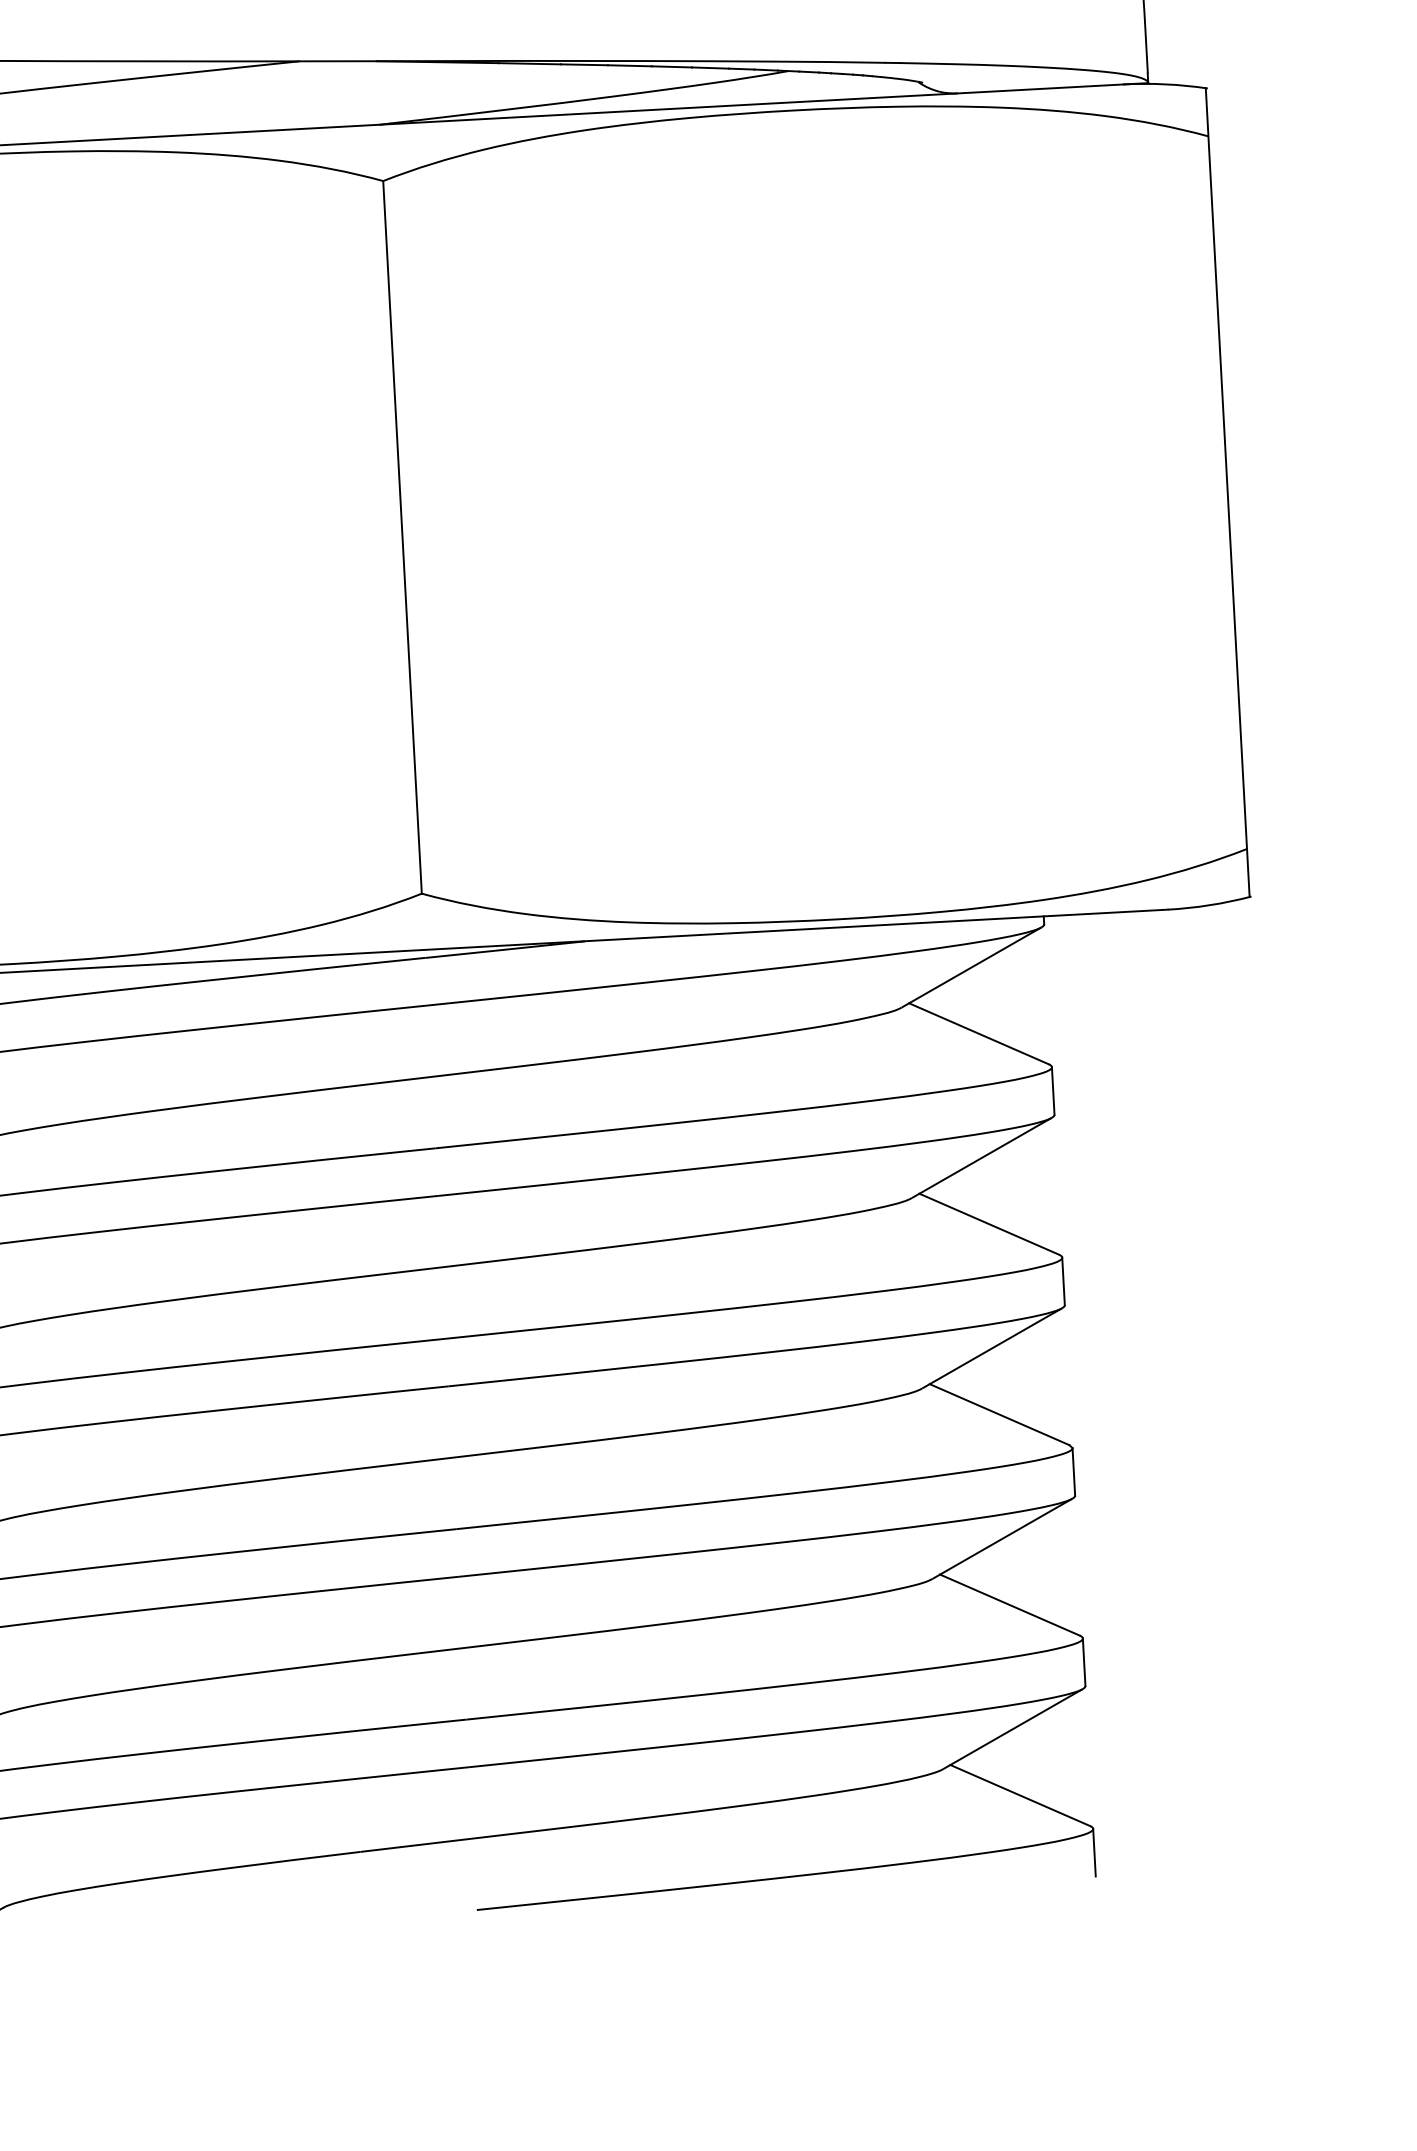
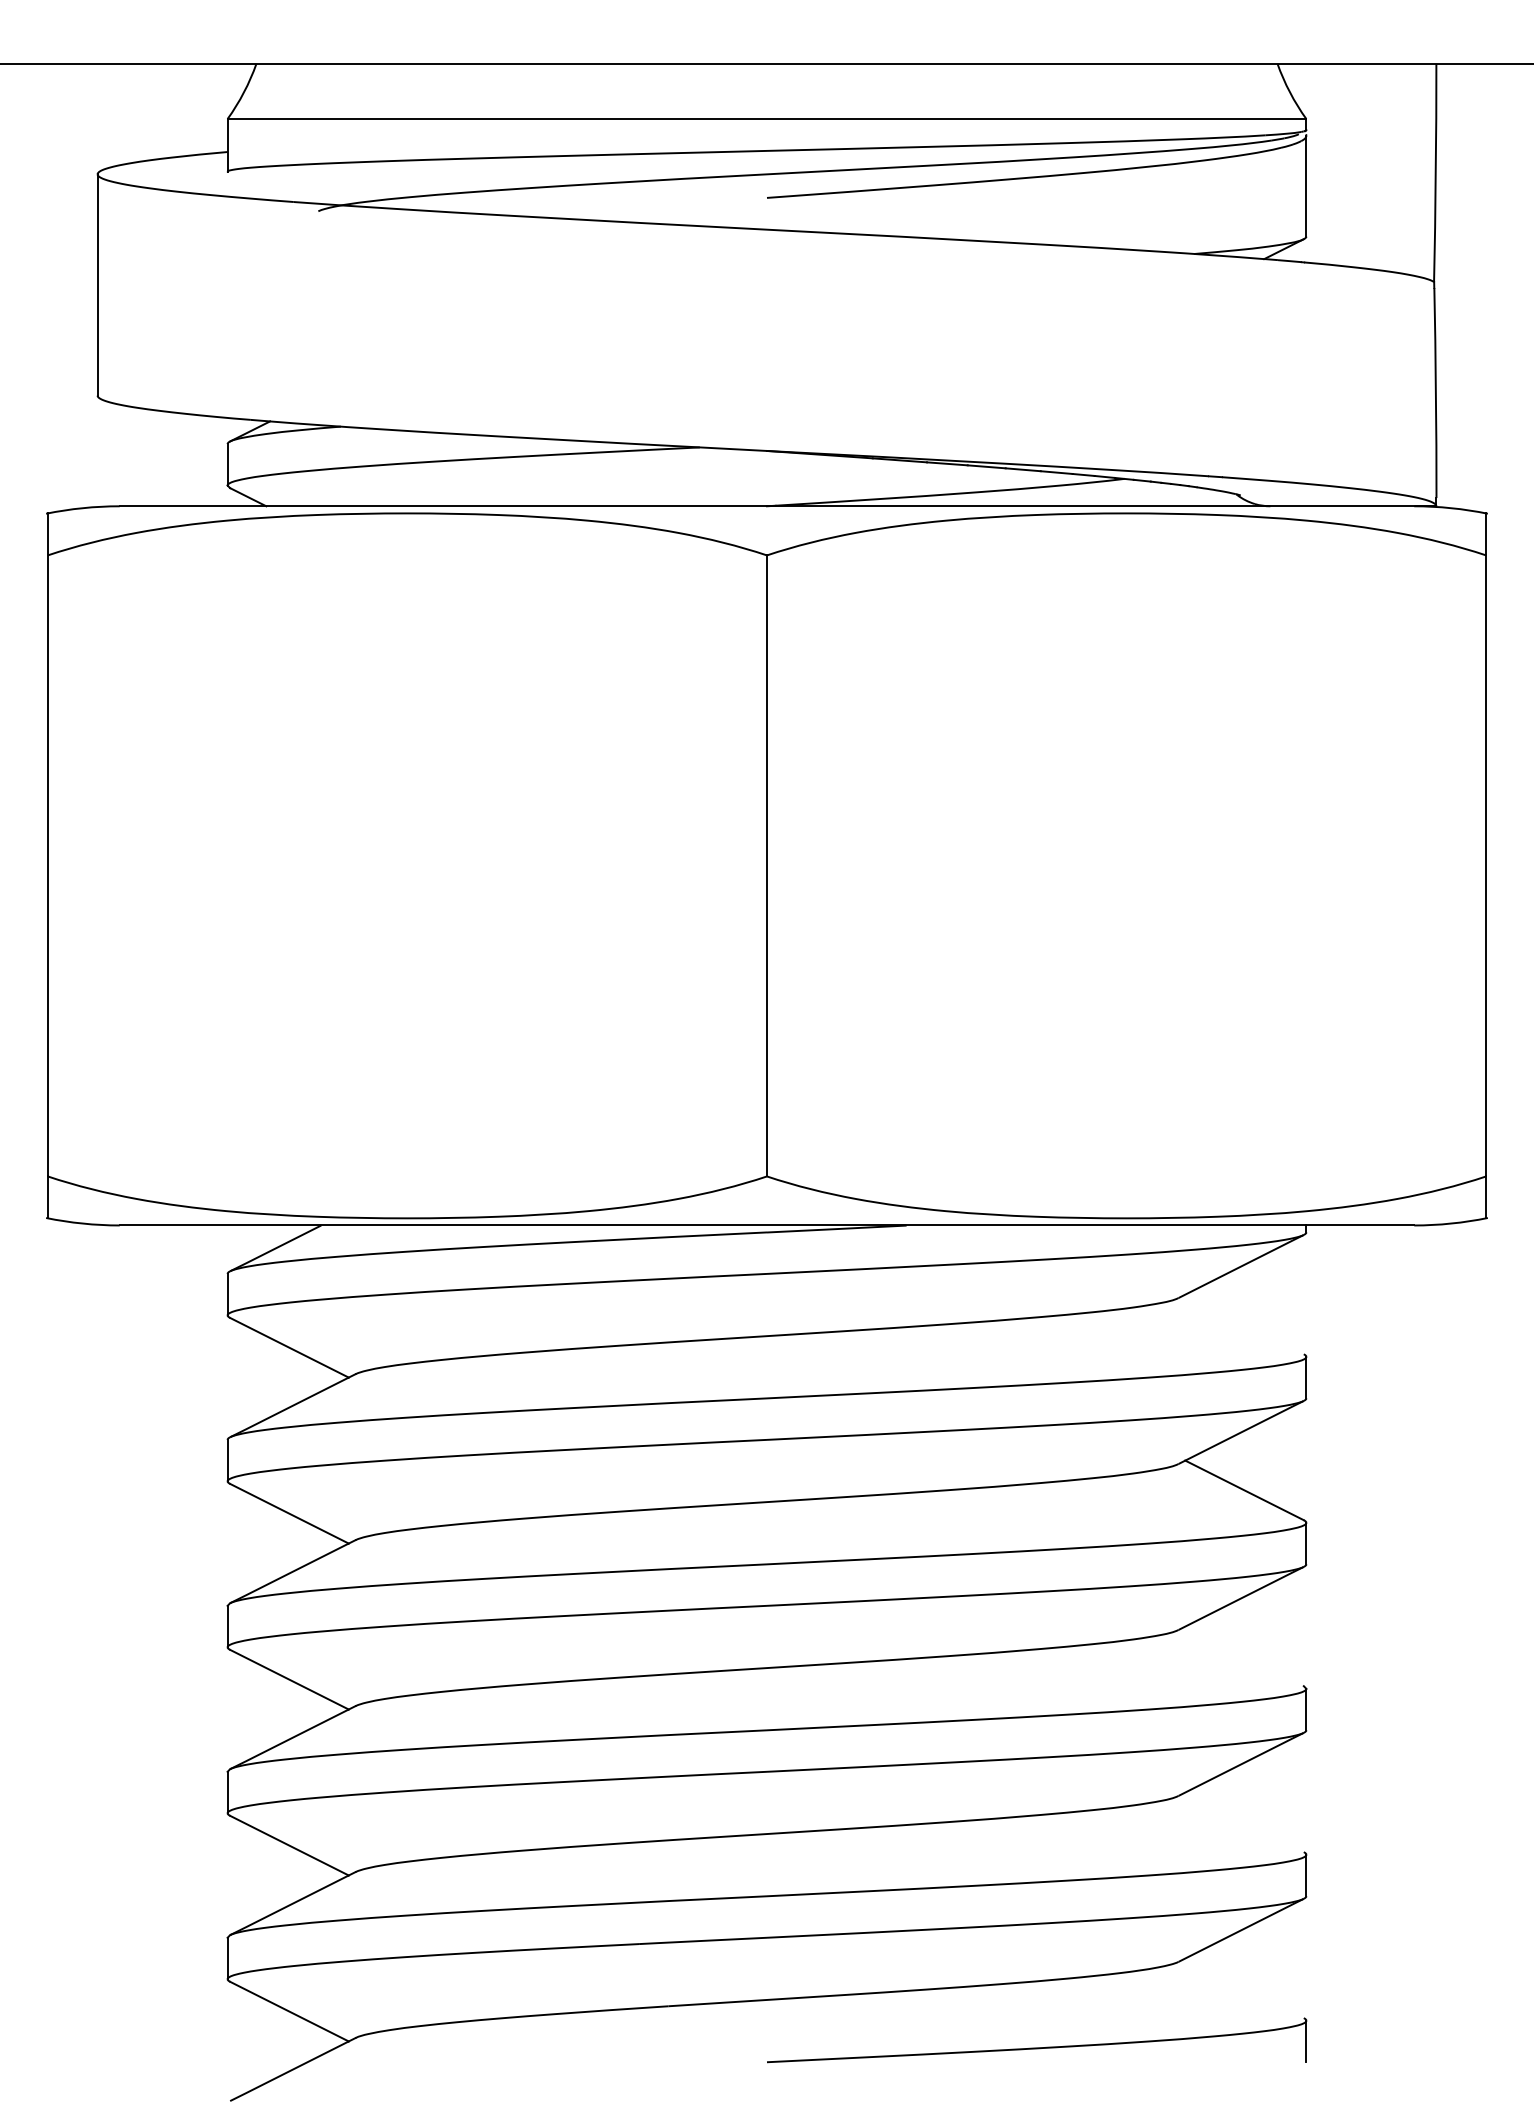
line: (978, 1033) -> (1244, 1324), removed
line: (999, 1414) -> (1244, 1656), removed
line: (1009, 1605) -> (1244, 1822), removed
line: (1020, 1795) -> (1244, 1988), removed

